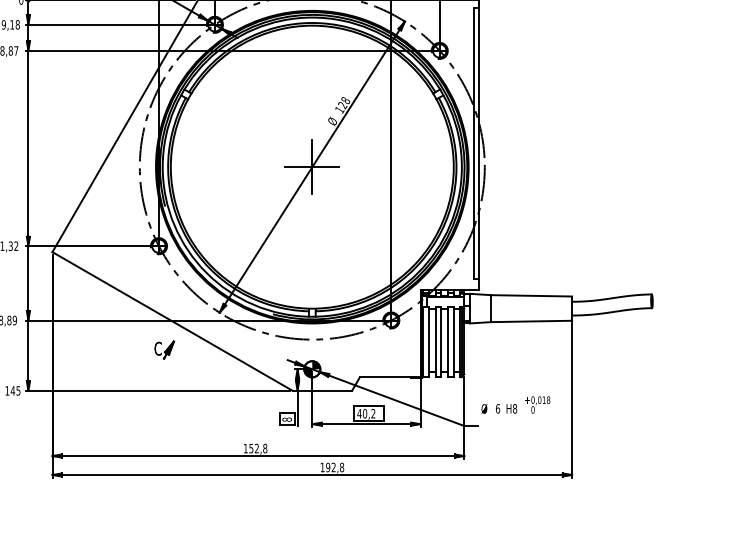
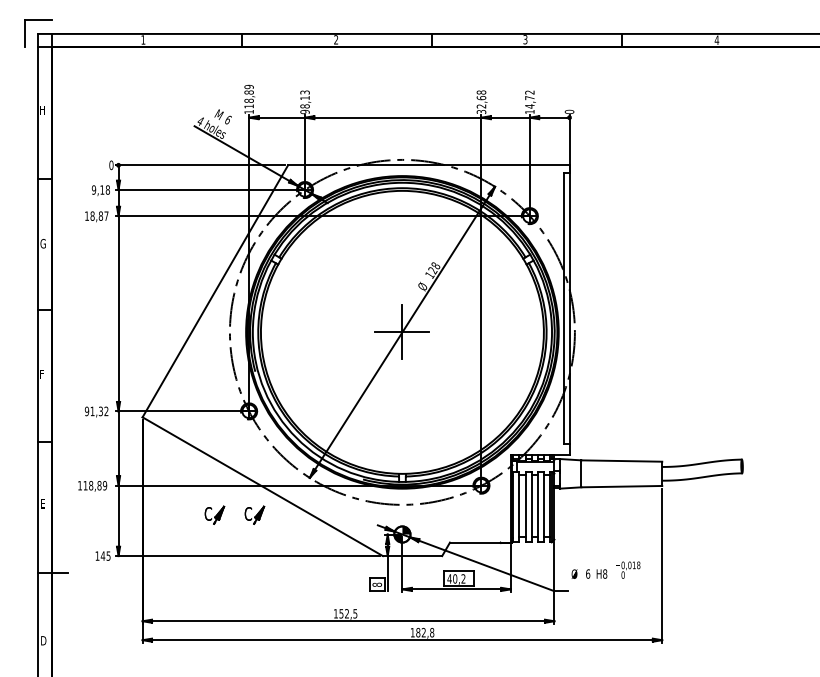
part: (124, 349) -> (214, 514), added
text: (265, 448) -> (355, 613), 152,8 -> 152,5
text: (328, 467) -> (418, 632), 192,8 -> 182,8

